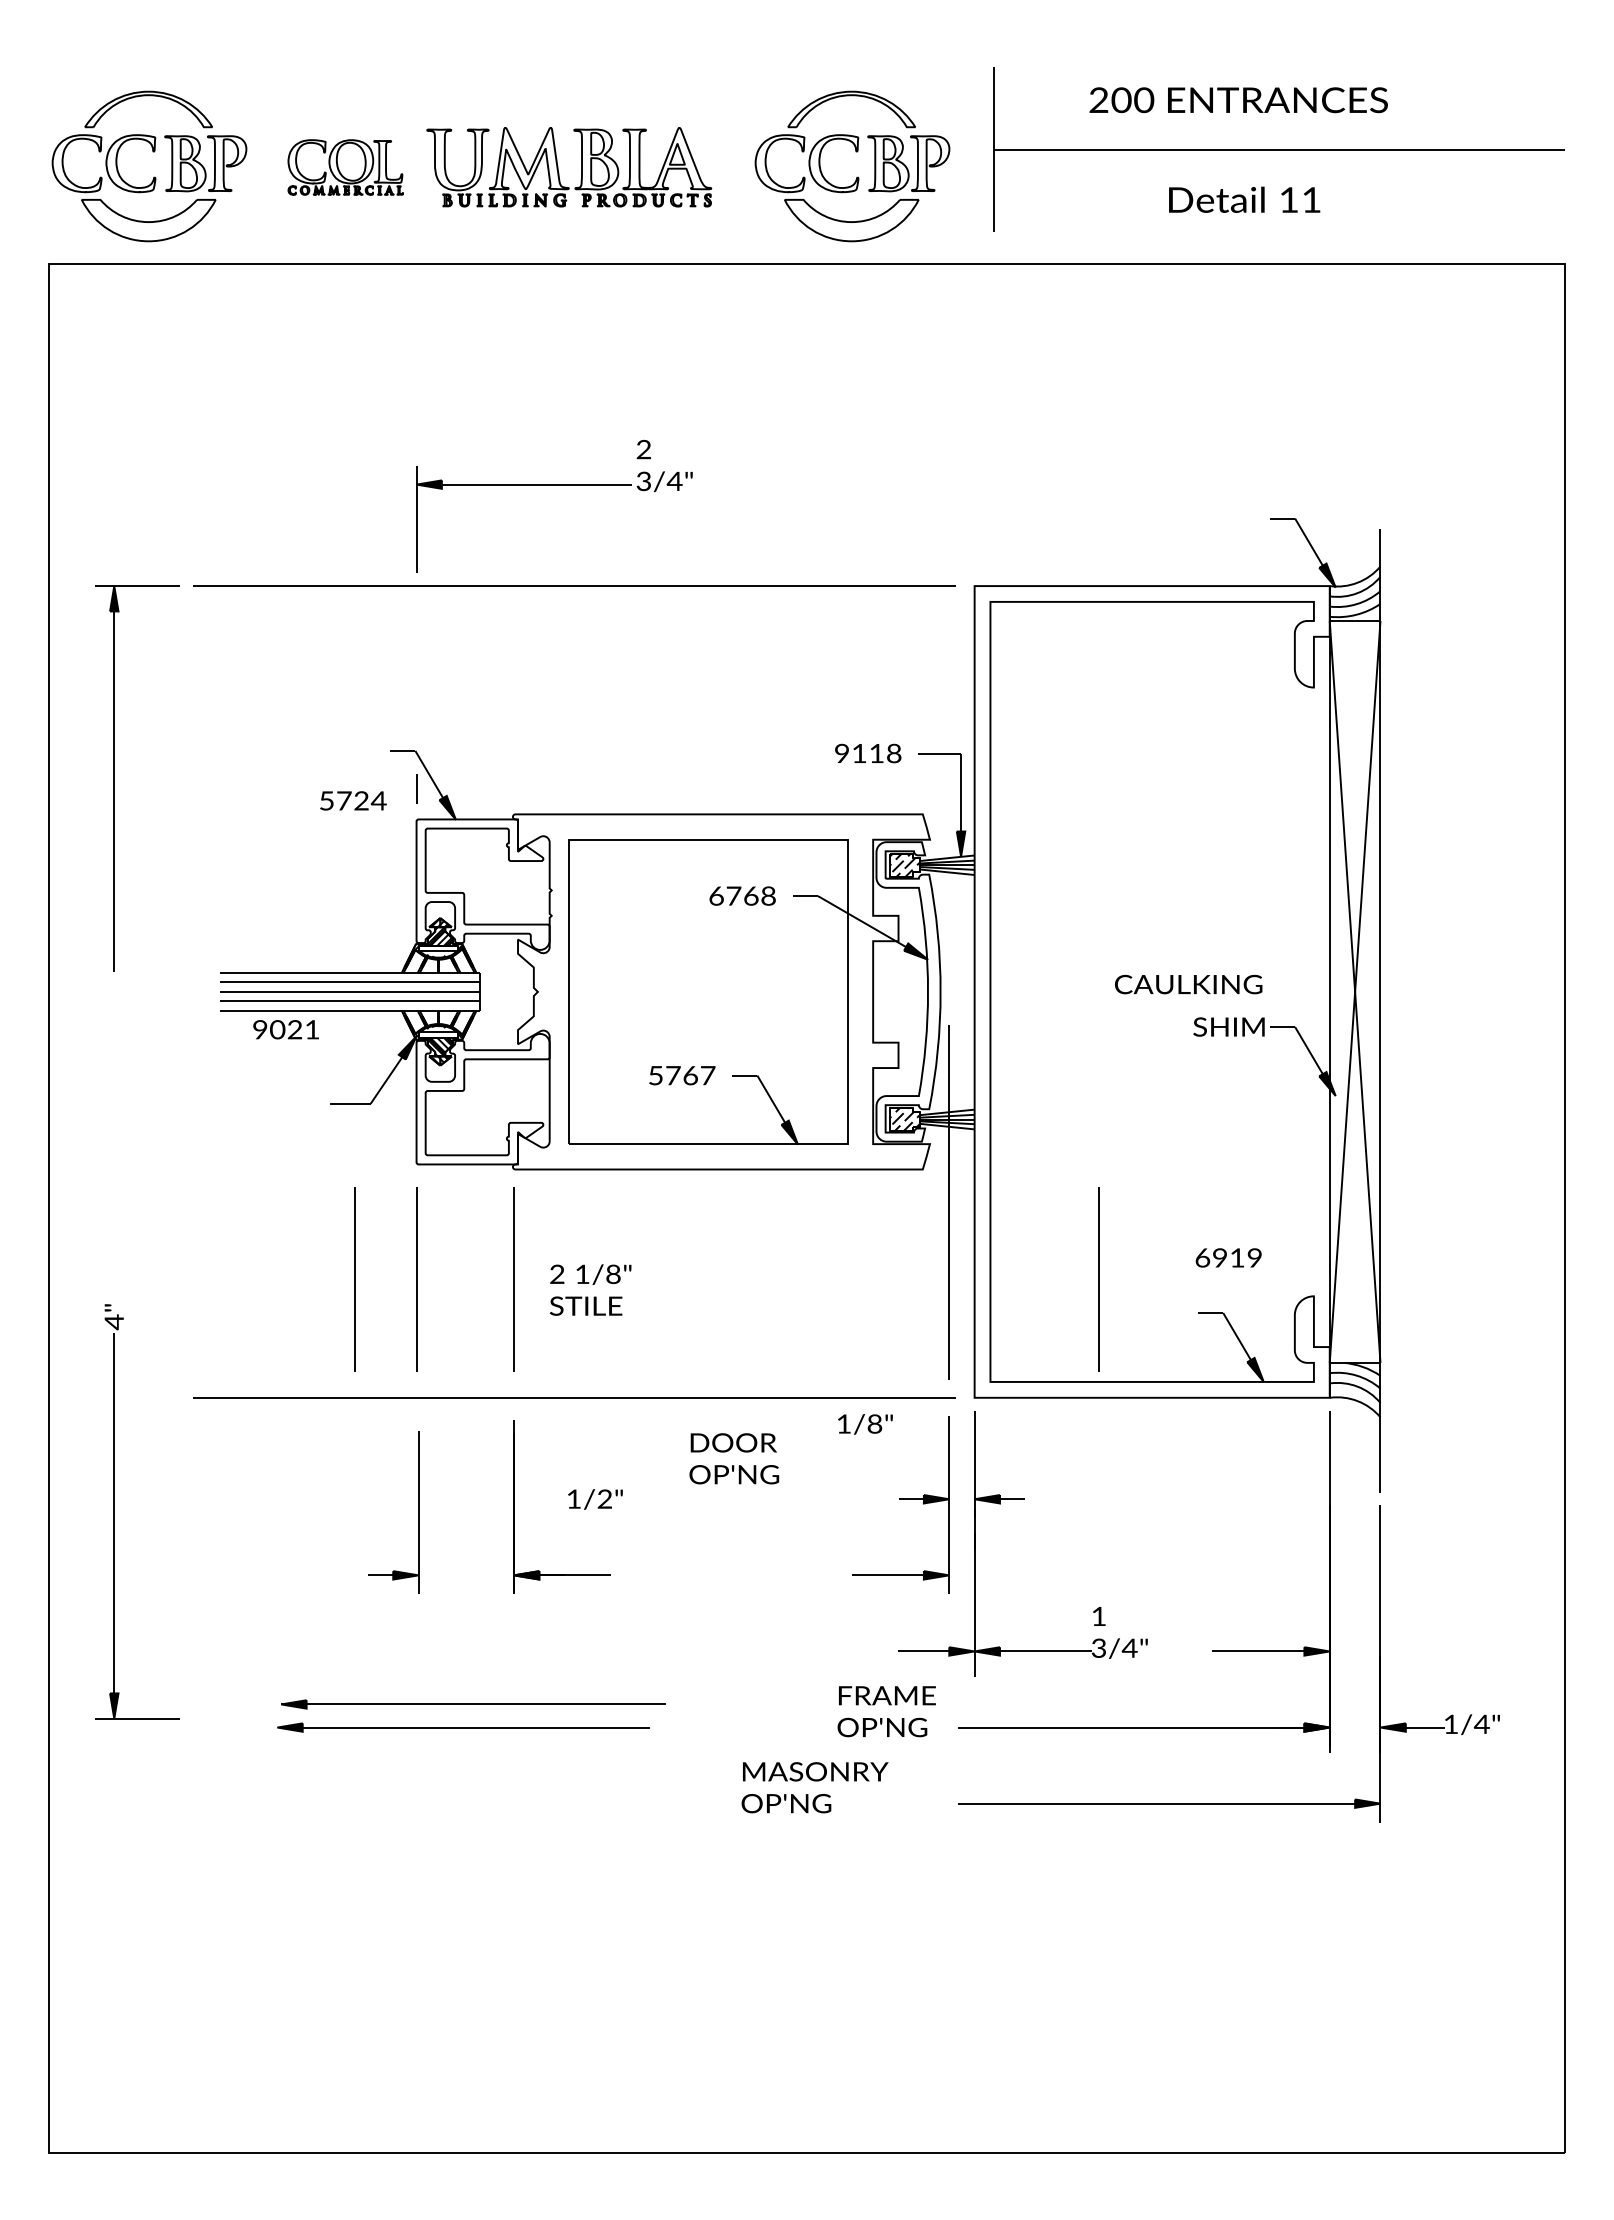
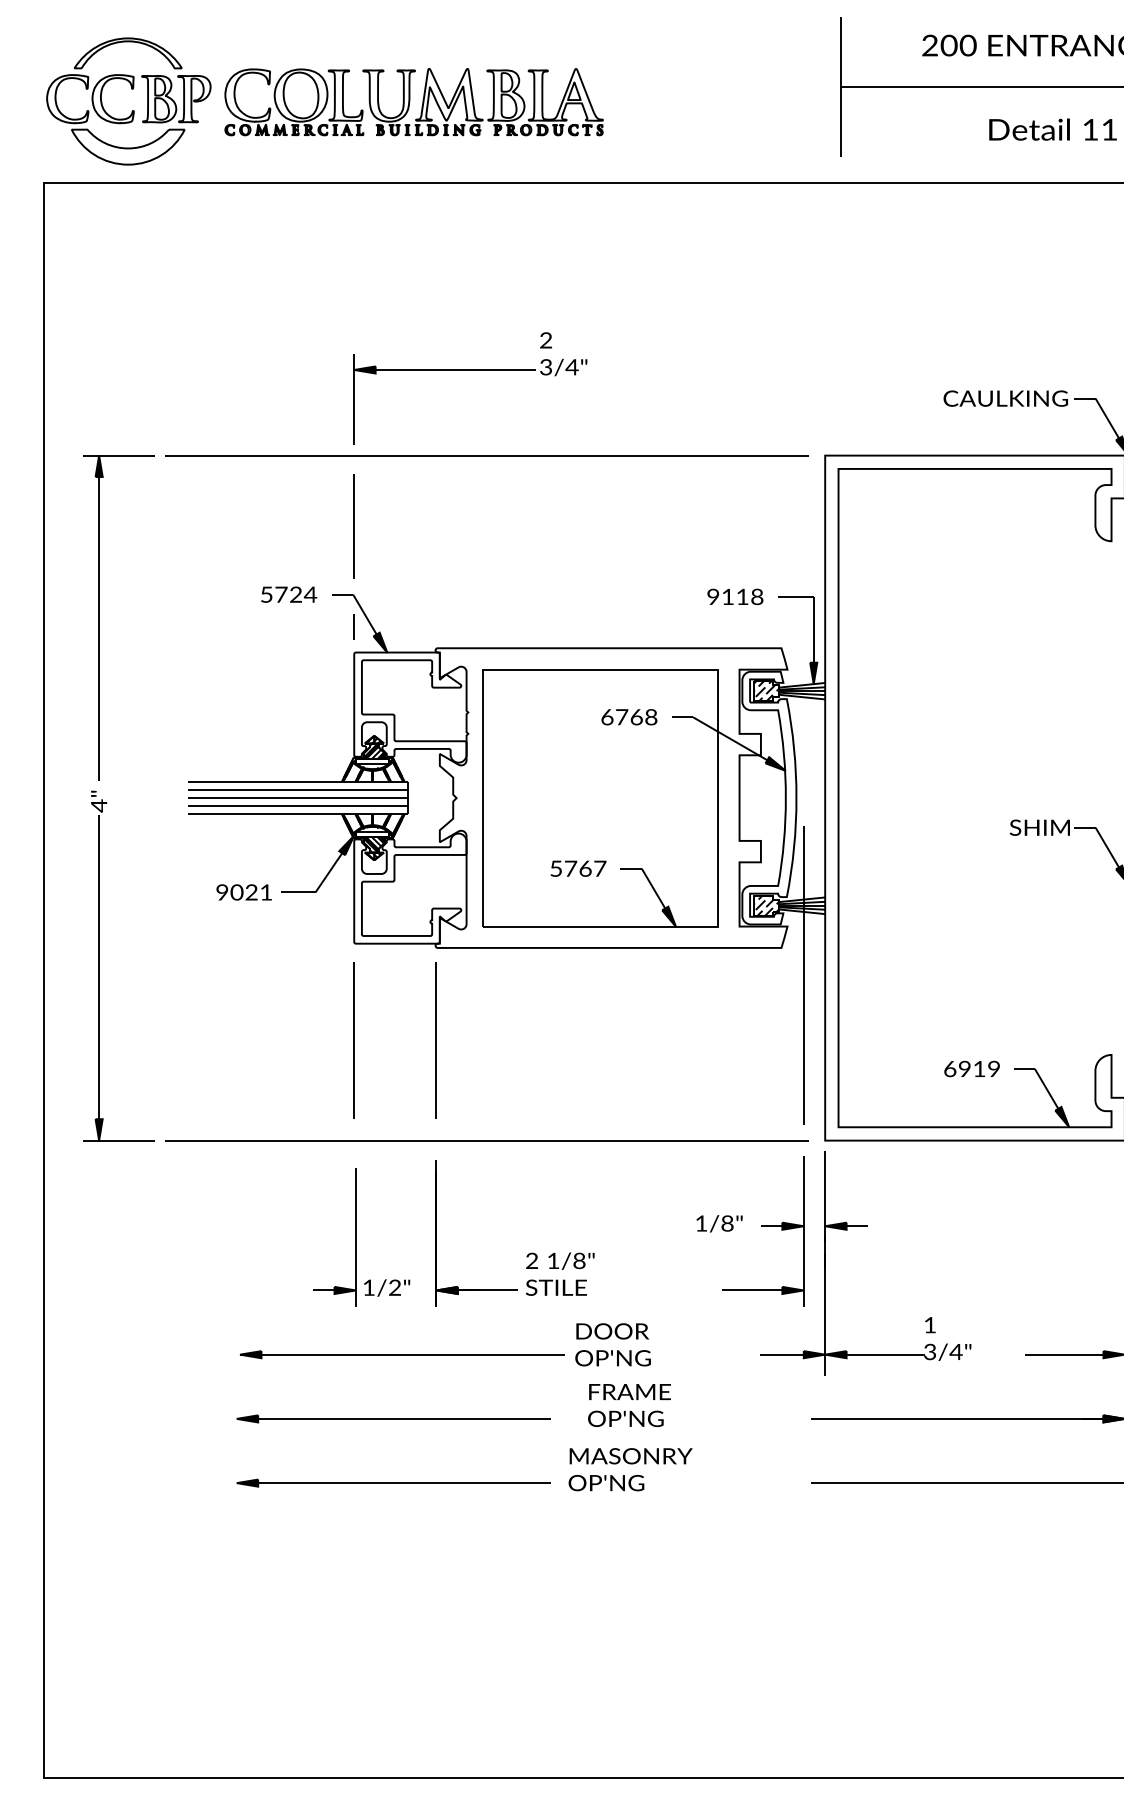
part: (345, 167) -> (294, 102), size x1.43
part: (857, 176) -> (726, 109), removed
line: (416, 669) -> (354, 526), added
text: (353, 800) -> (289, 594), moved
text: (1188, 984) -> (1005, 398), moved
text: (285, 1029) -> (243, 892), moved
text: (1228, 1257) -> (971, 1068), moved
line: (354, 1279) -> (301, 1040), removed
line: (1098, 1279) -> (929, 1040), removed
text: (590, 1289) -> (560, 1273), moved
text: (865, 1424) -> (719, 1223), moved
text: (734, 1458) -> (613, 1344), moved
text: (595, 1499) -> (387, 1288), moved
part: (114, 1511) -> (99, 965), moved
part: (473, 1704) -> (402, 1354), moved
text: (886, 1711) -> (629, 1405), moved
text: (814, 1787) -> (630, 1469), moved
part: (463, 1803) -> (393, 1482), added

